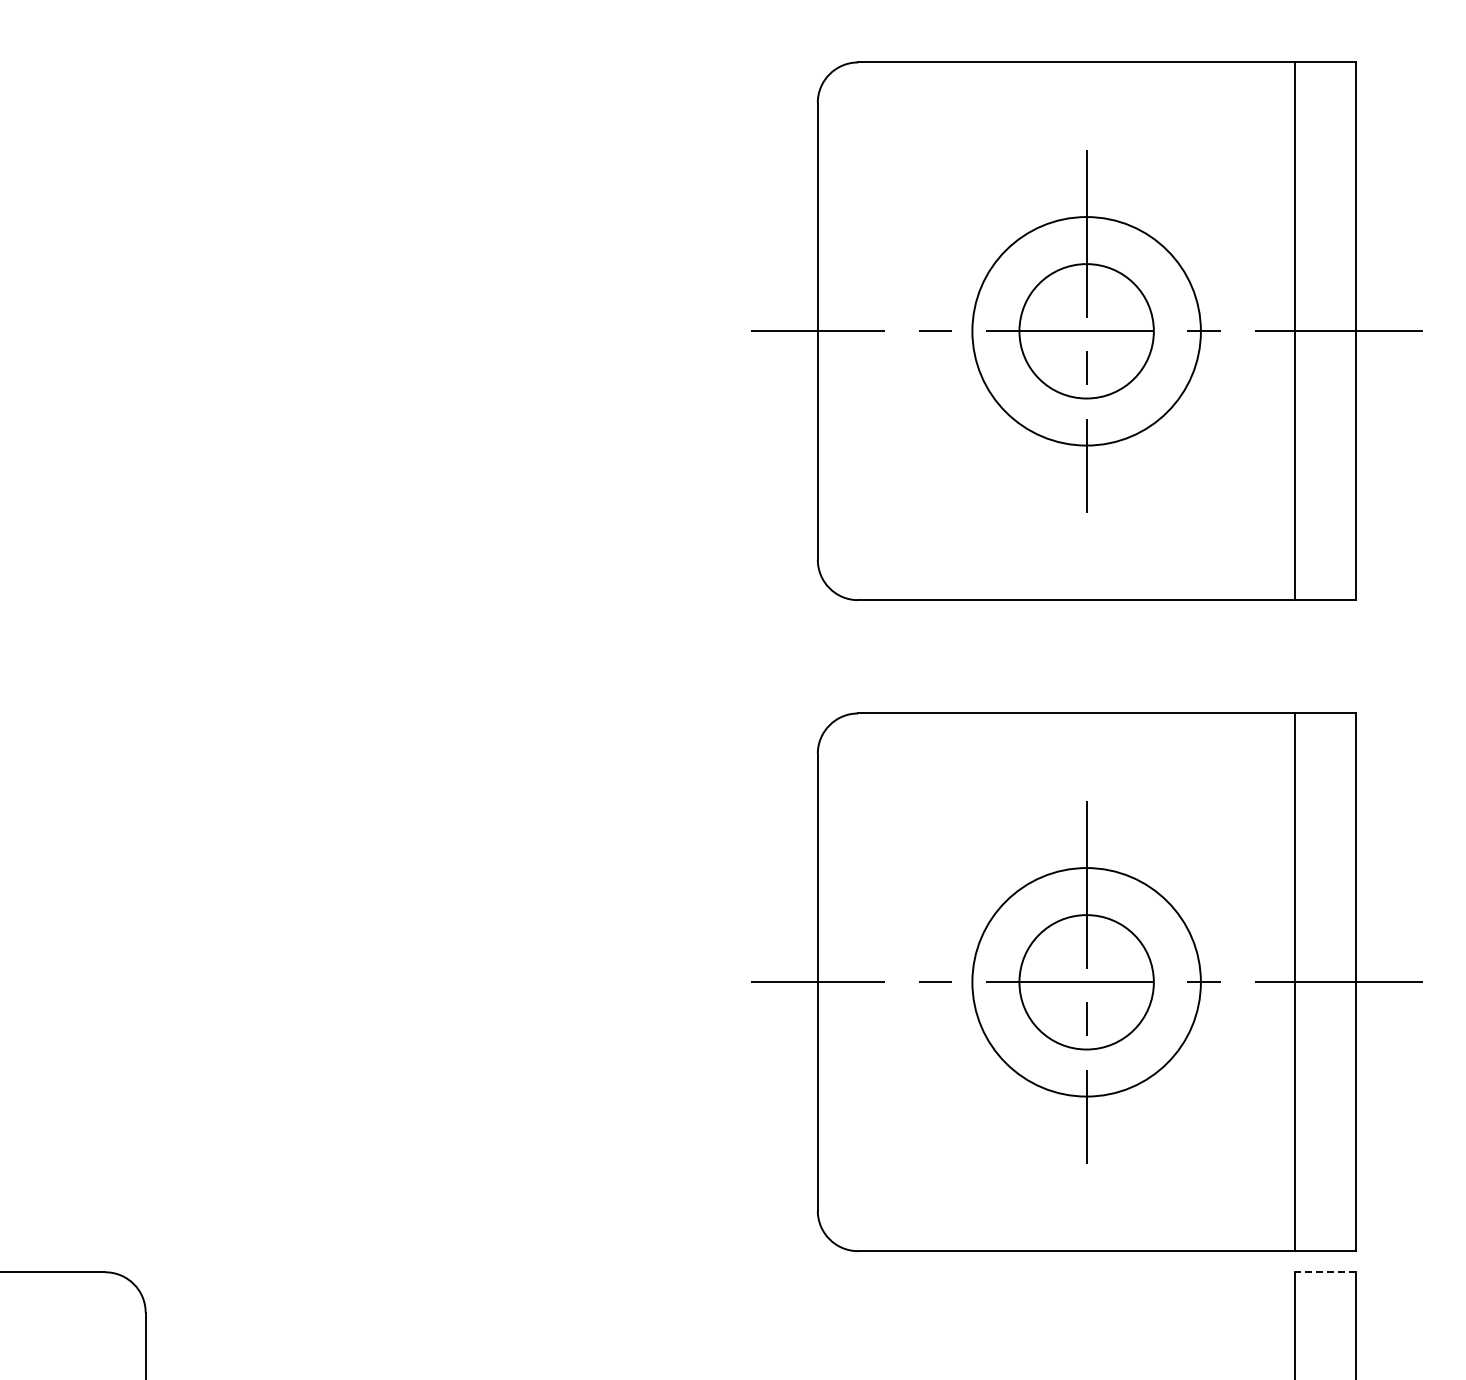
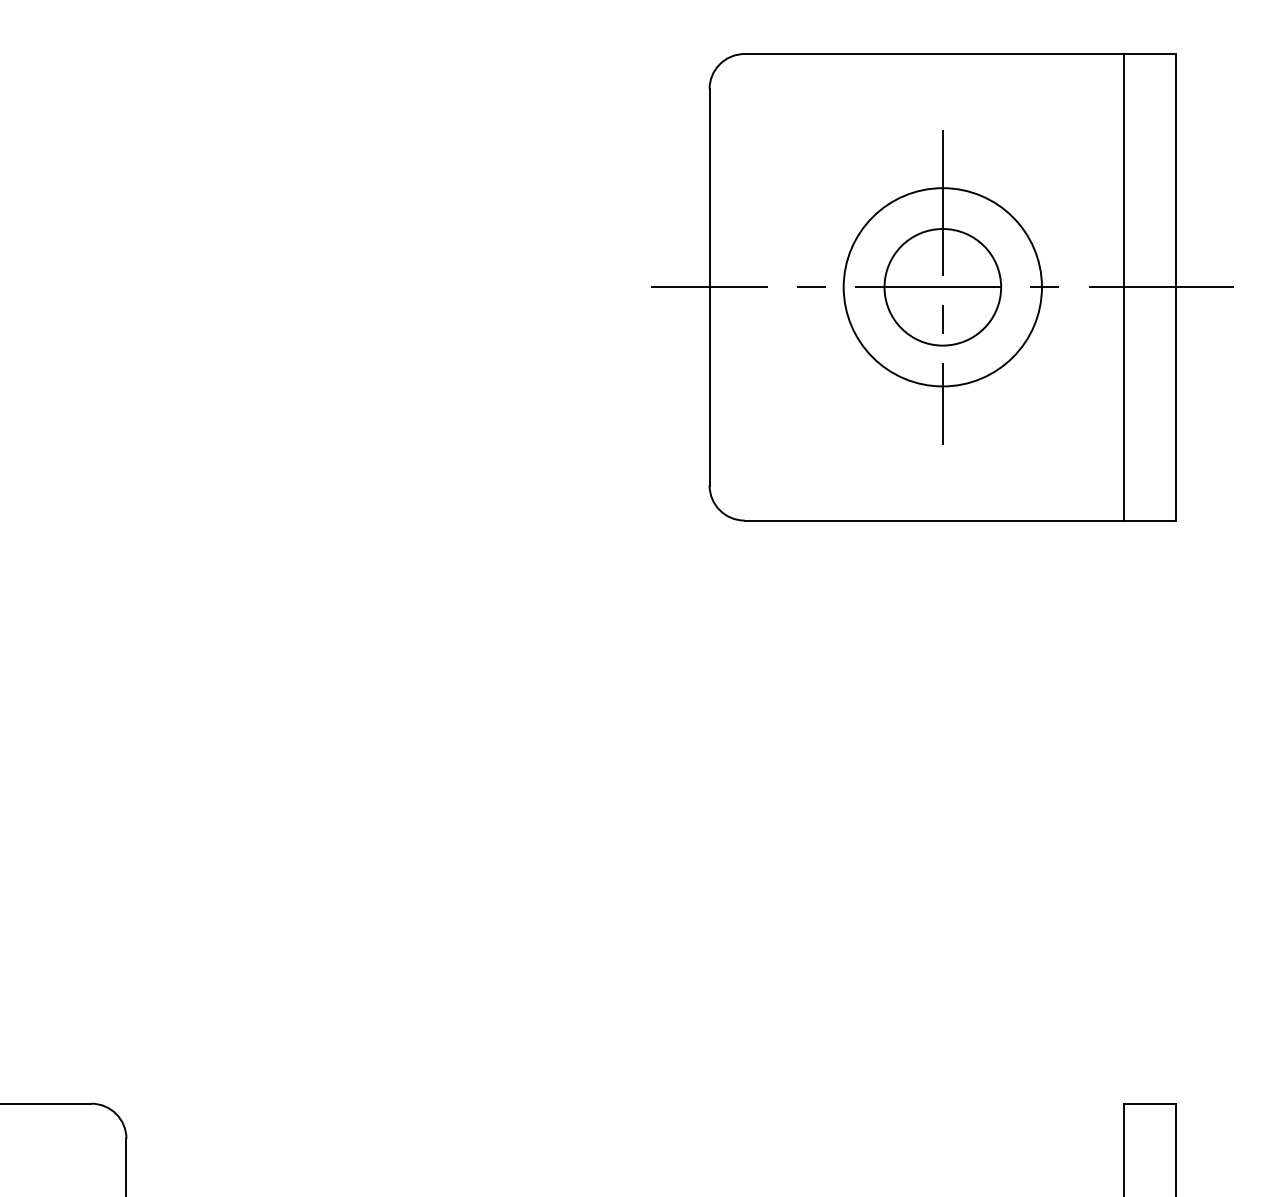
part: (1086, 981) -> (942, 851), removed
line: (1324, 1272) -> (1149, 1103), dashed -> solid

